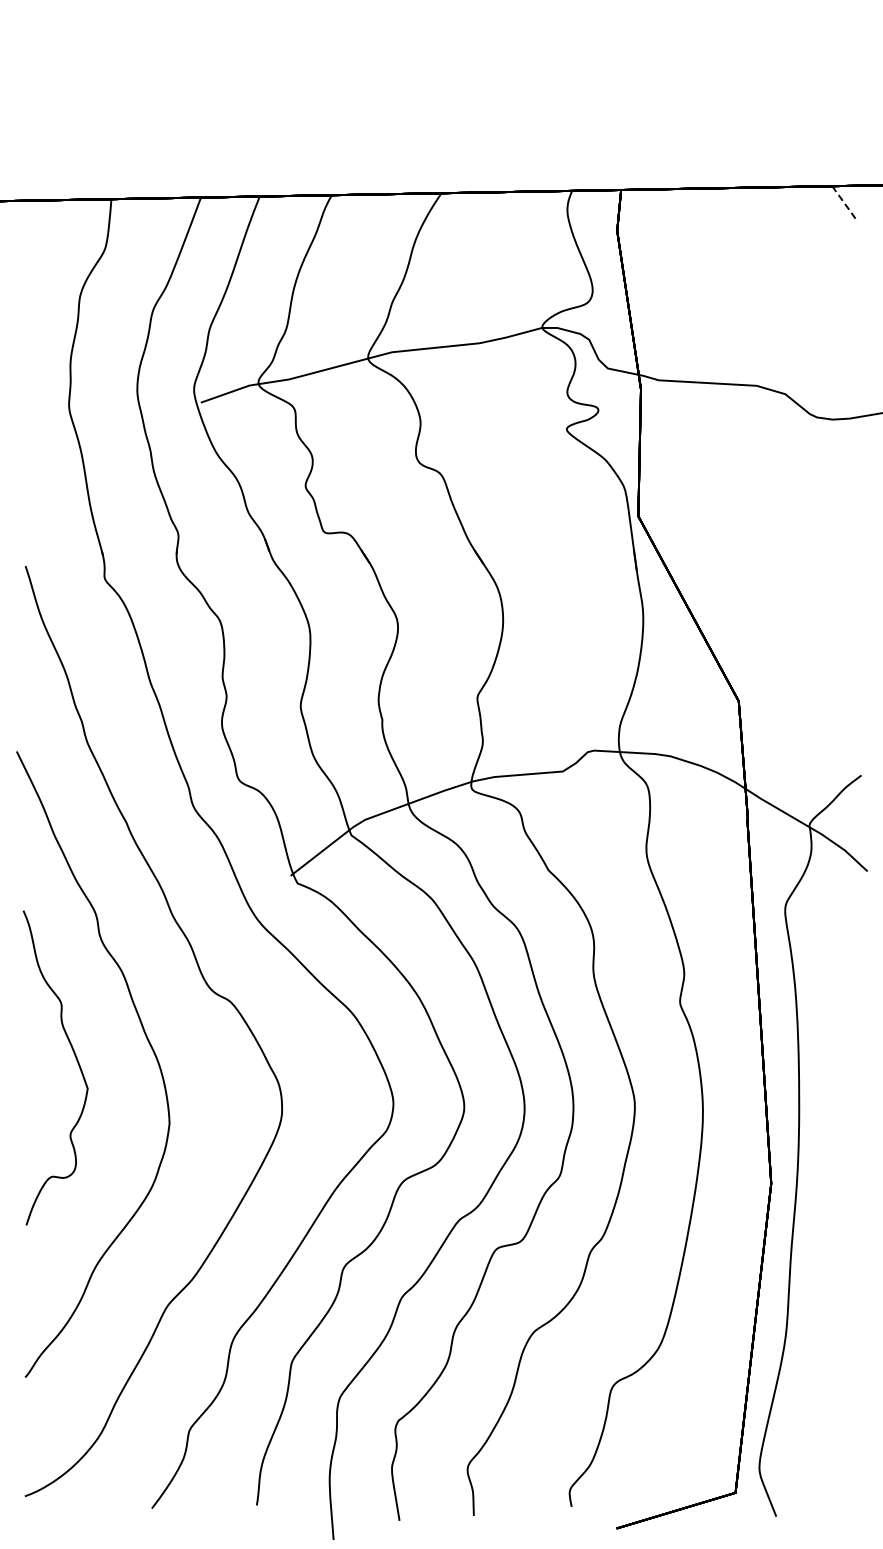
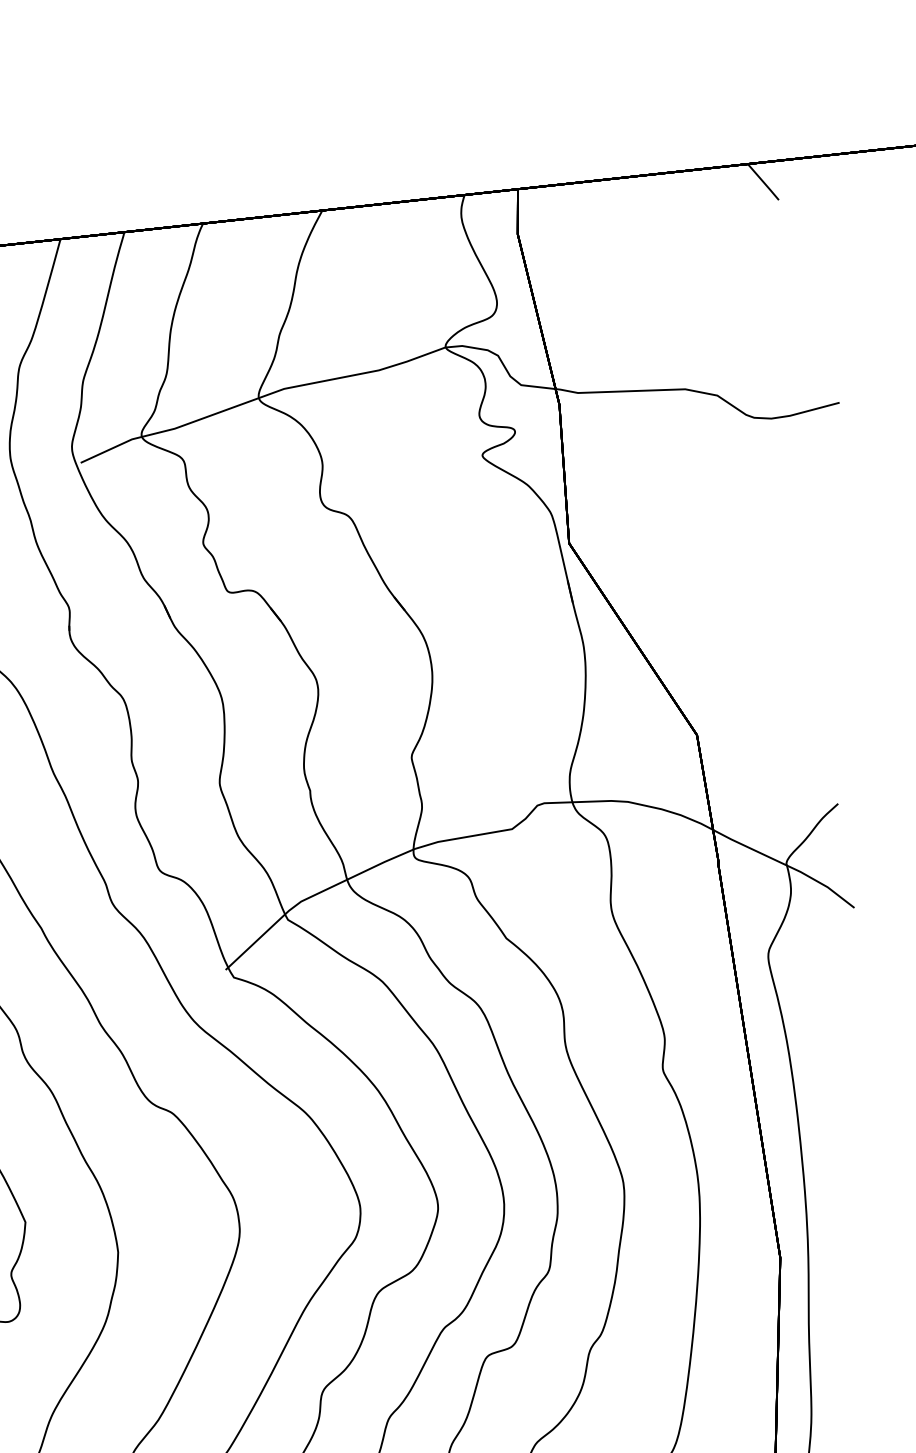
line: (845, 204) -> (764, 182), dashed -> solid

